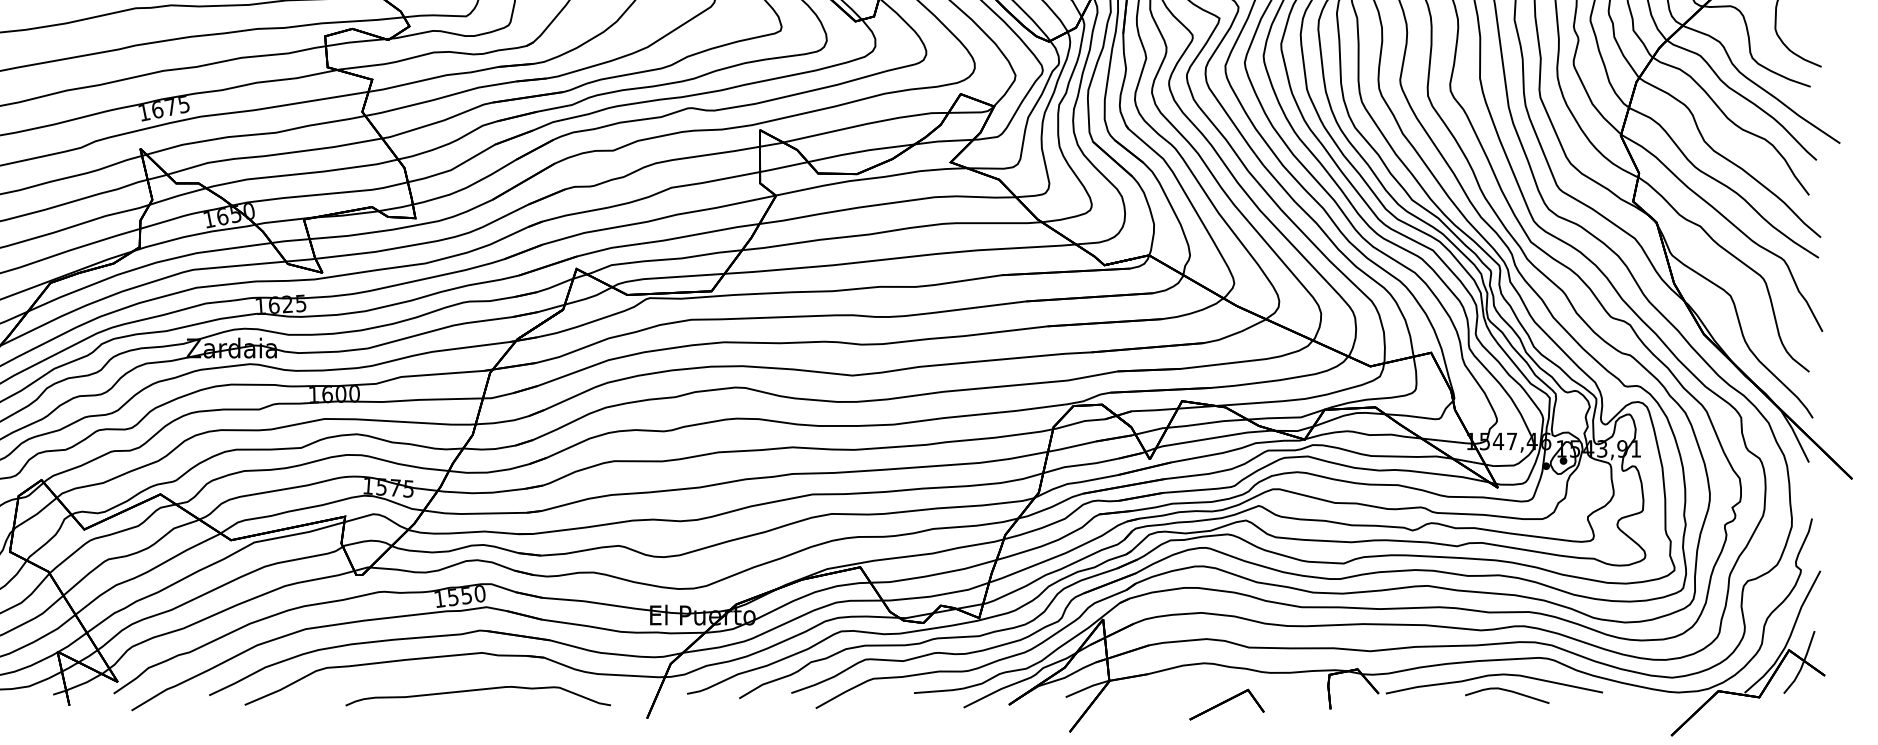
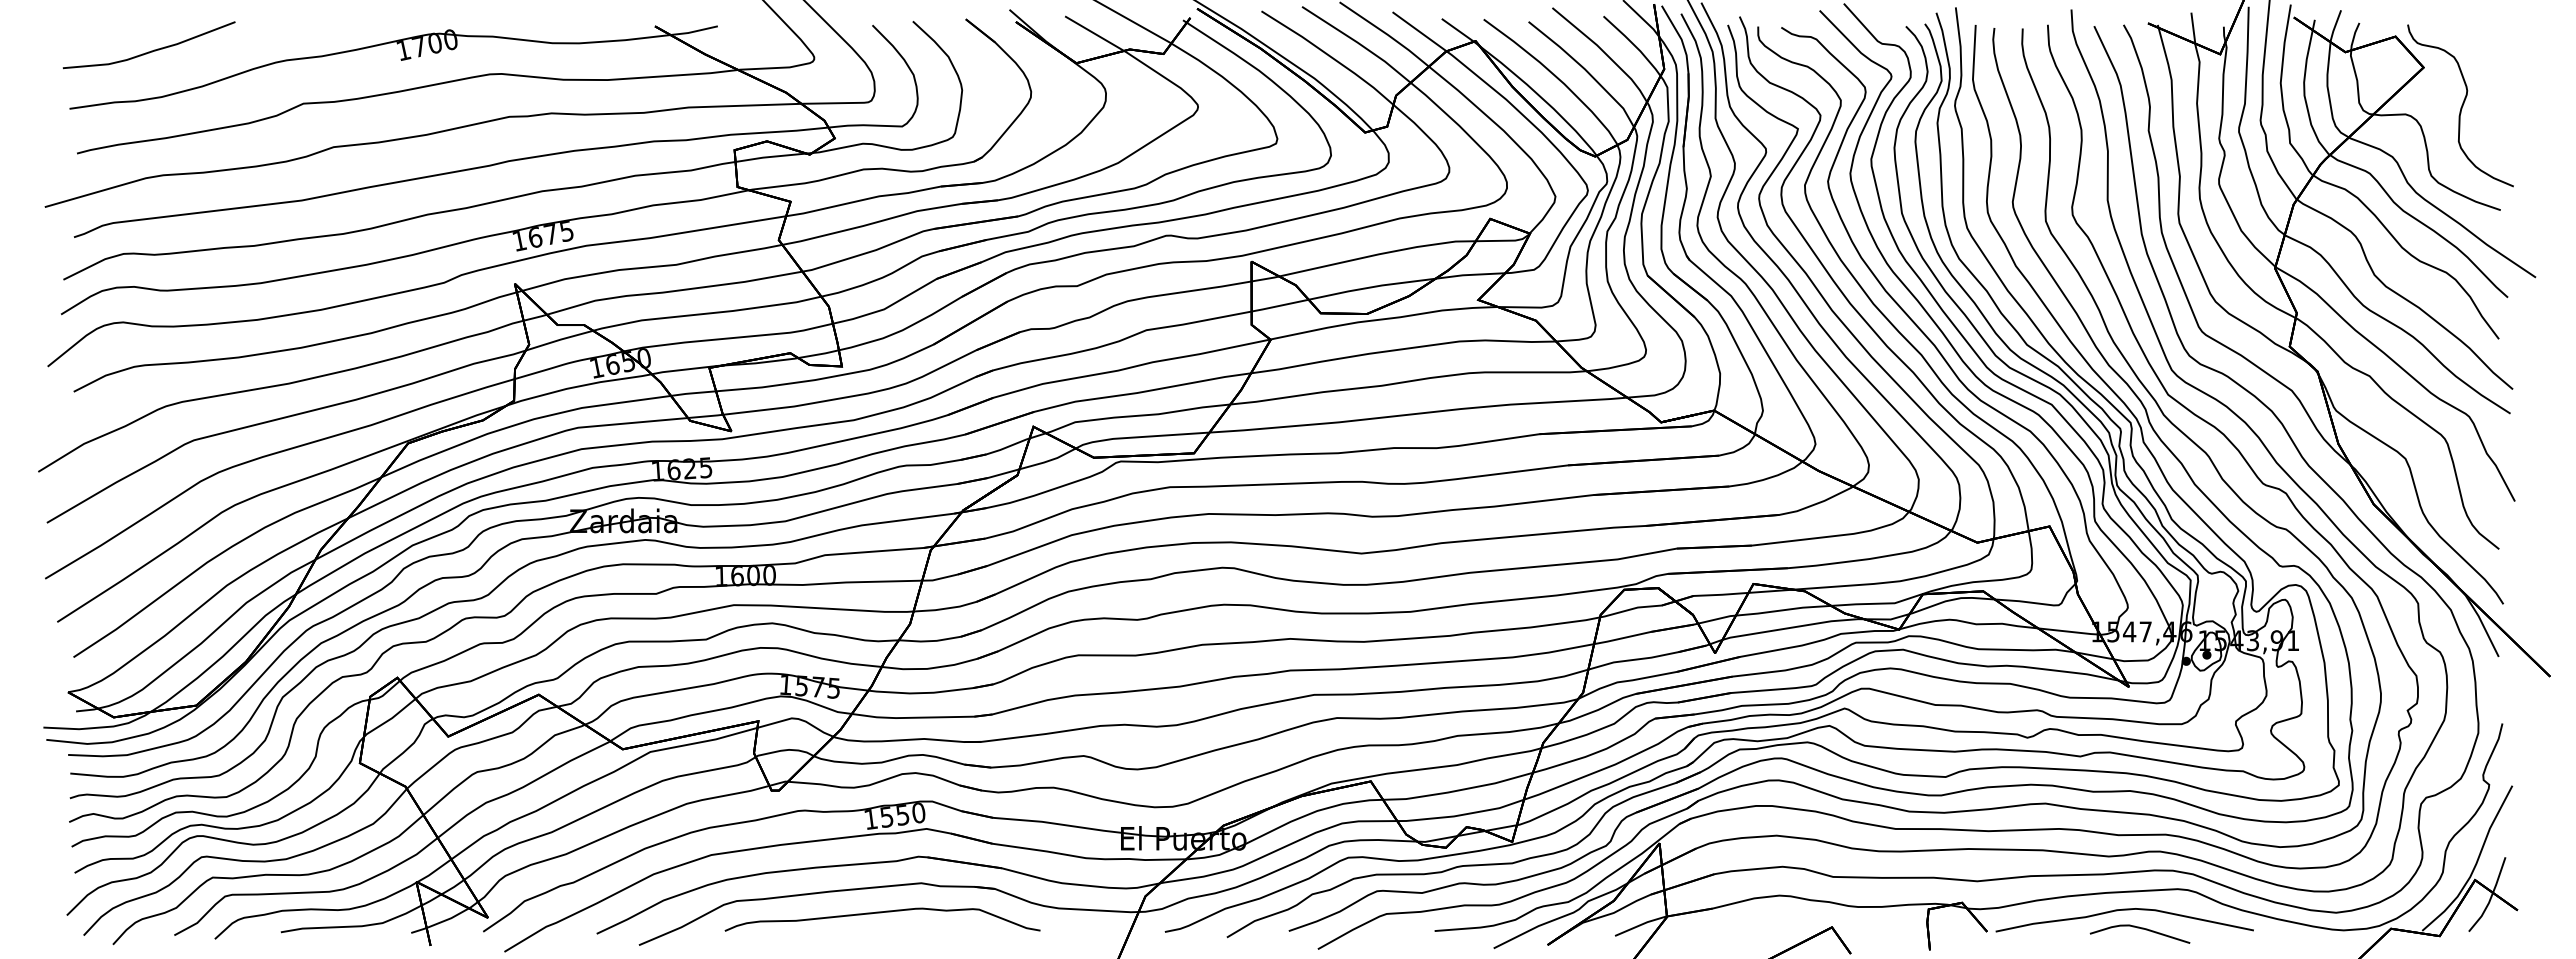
curve: (477, 690) -> (881, 913), moved

